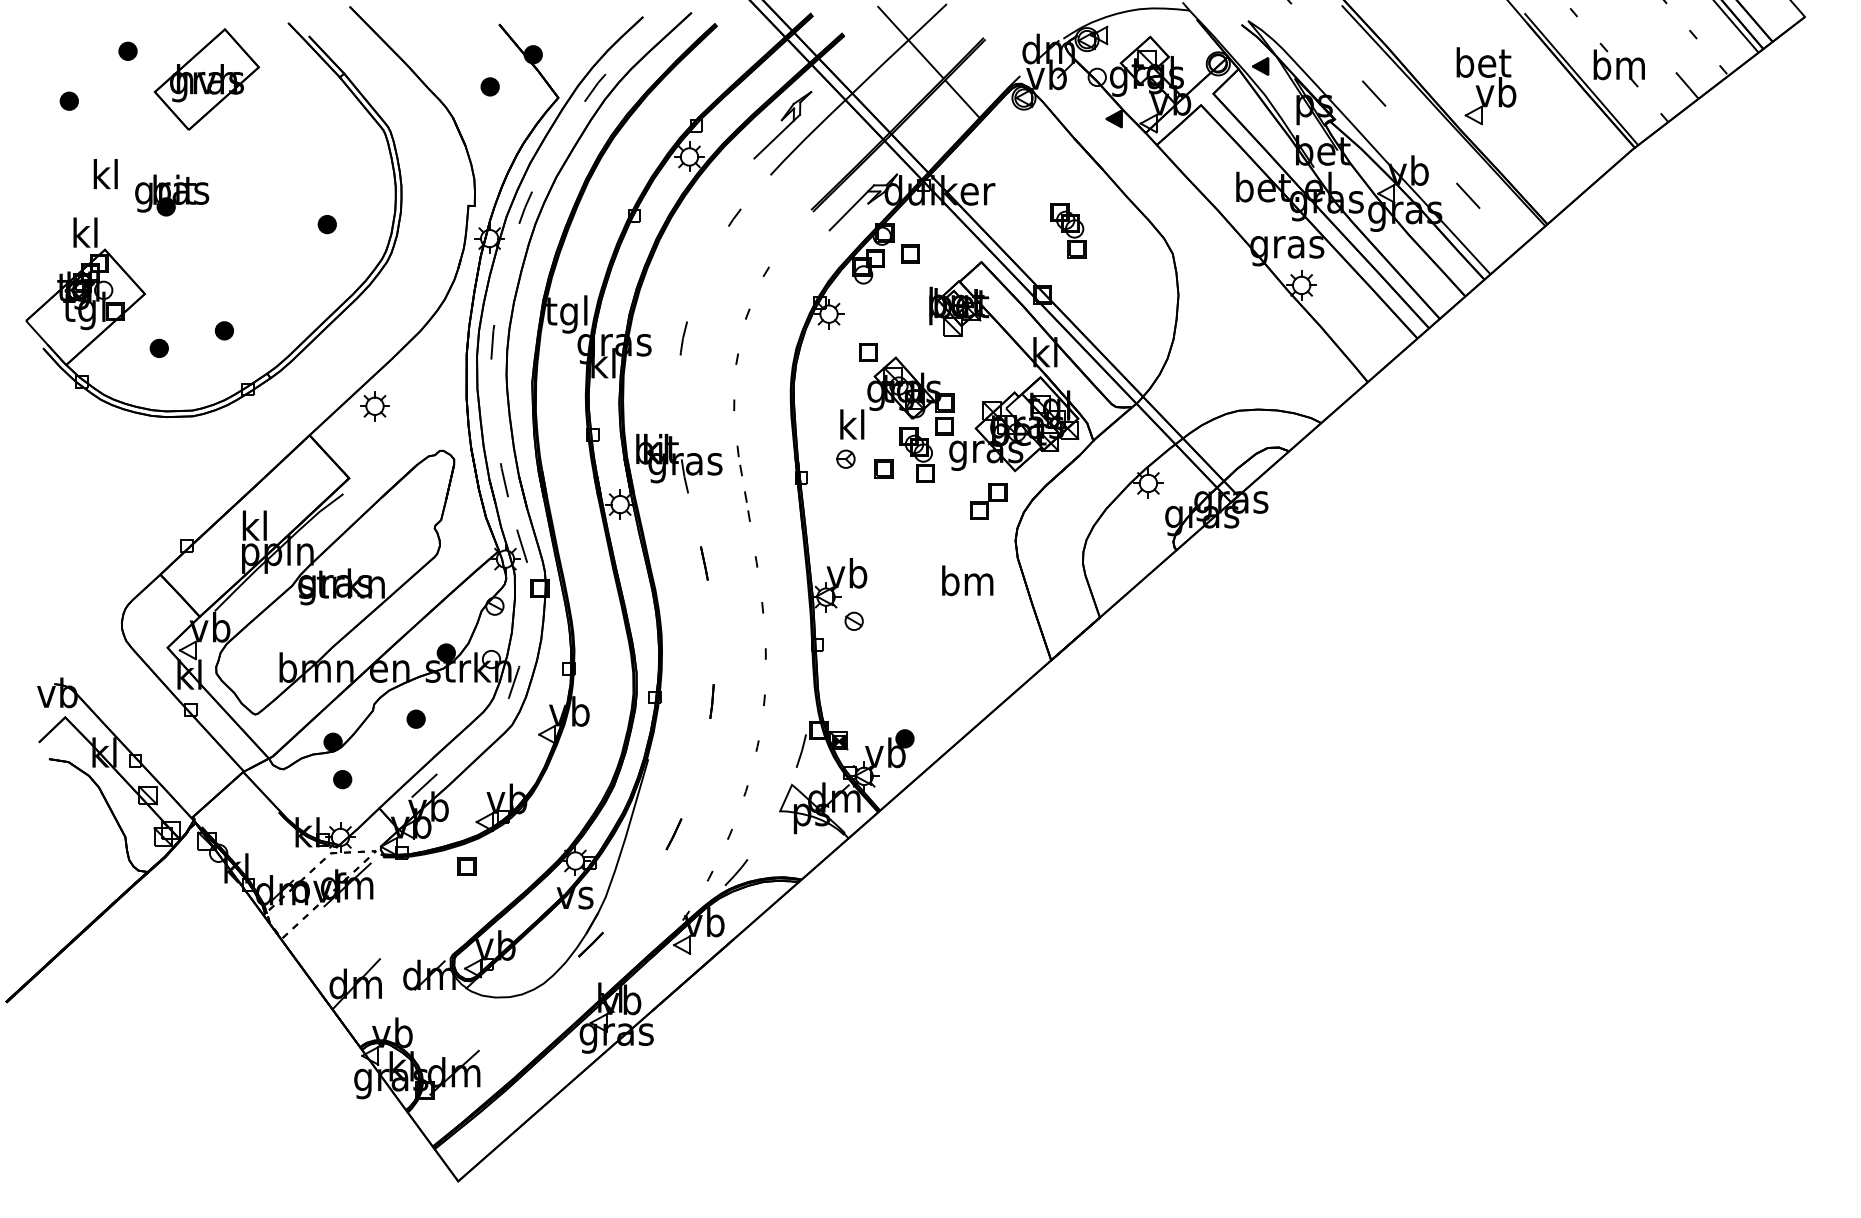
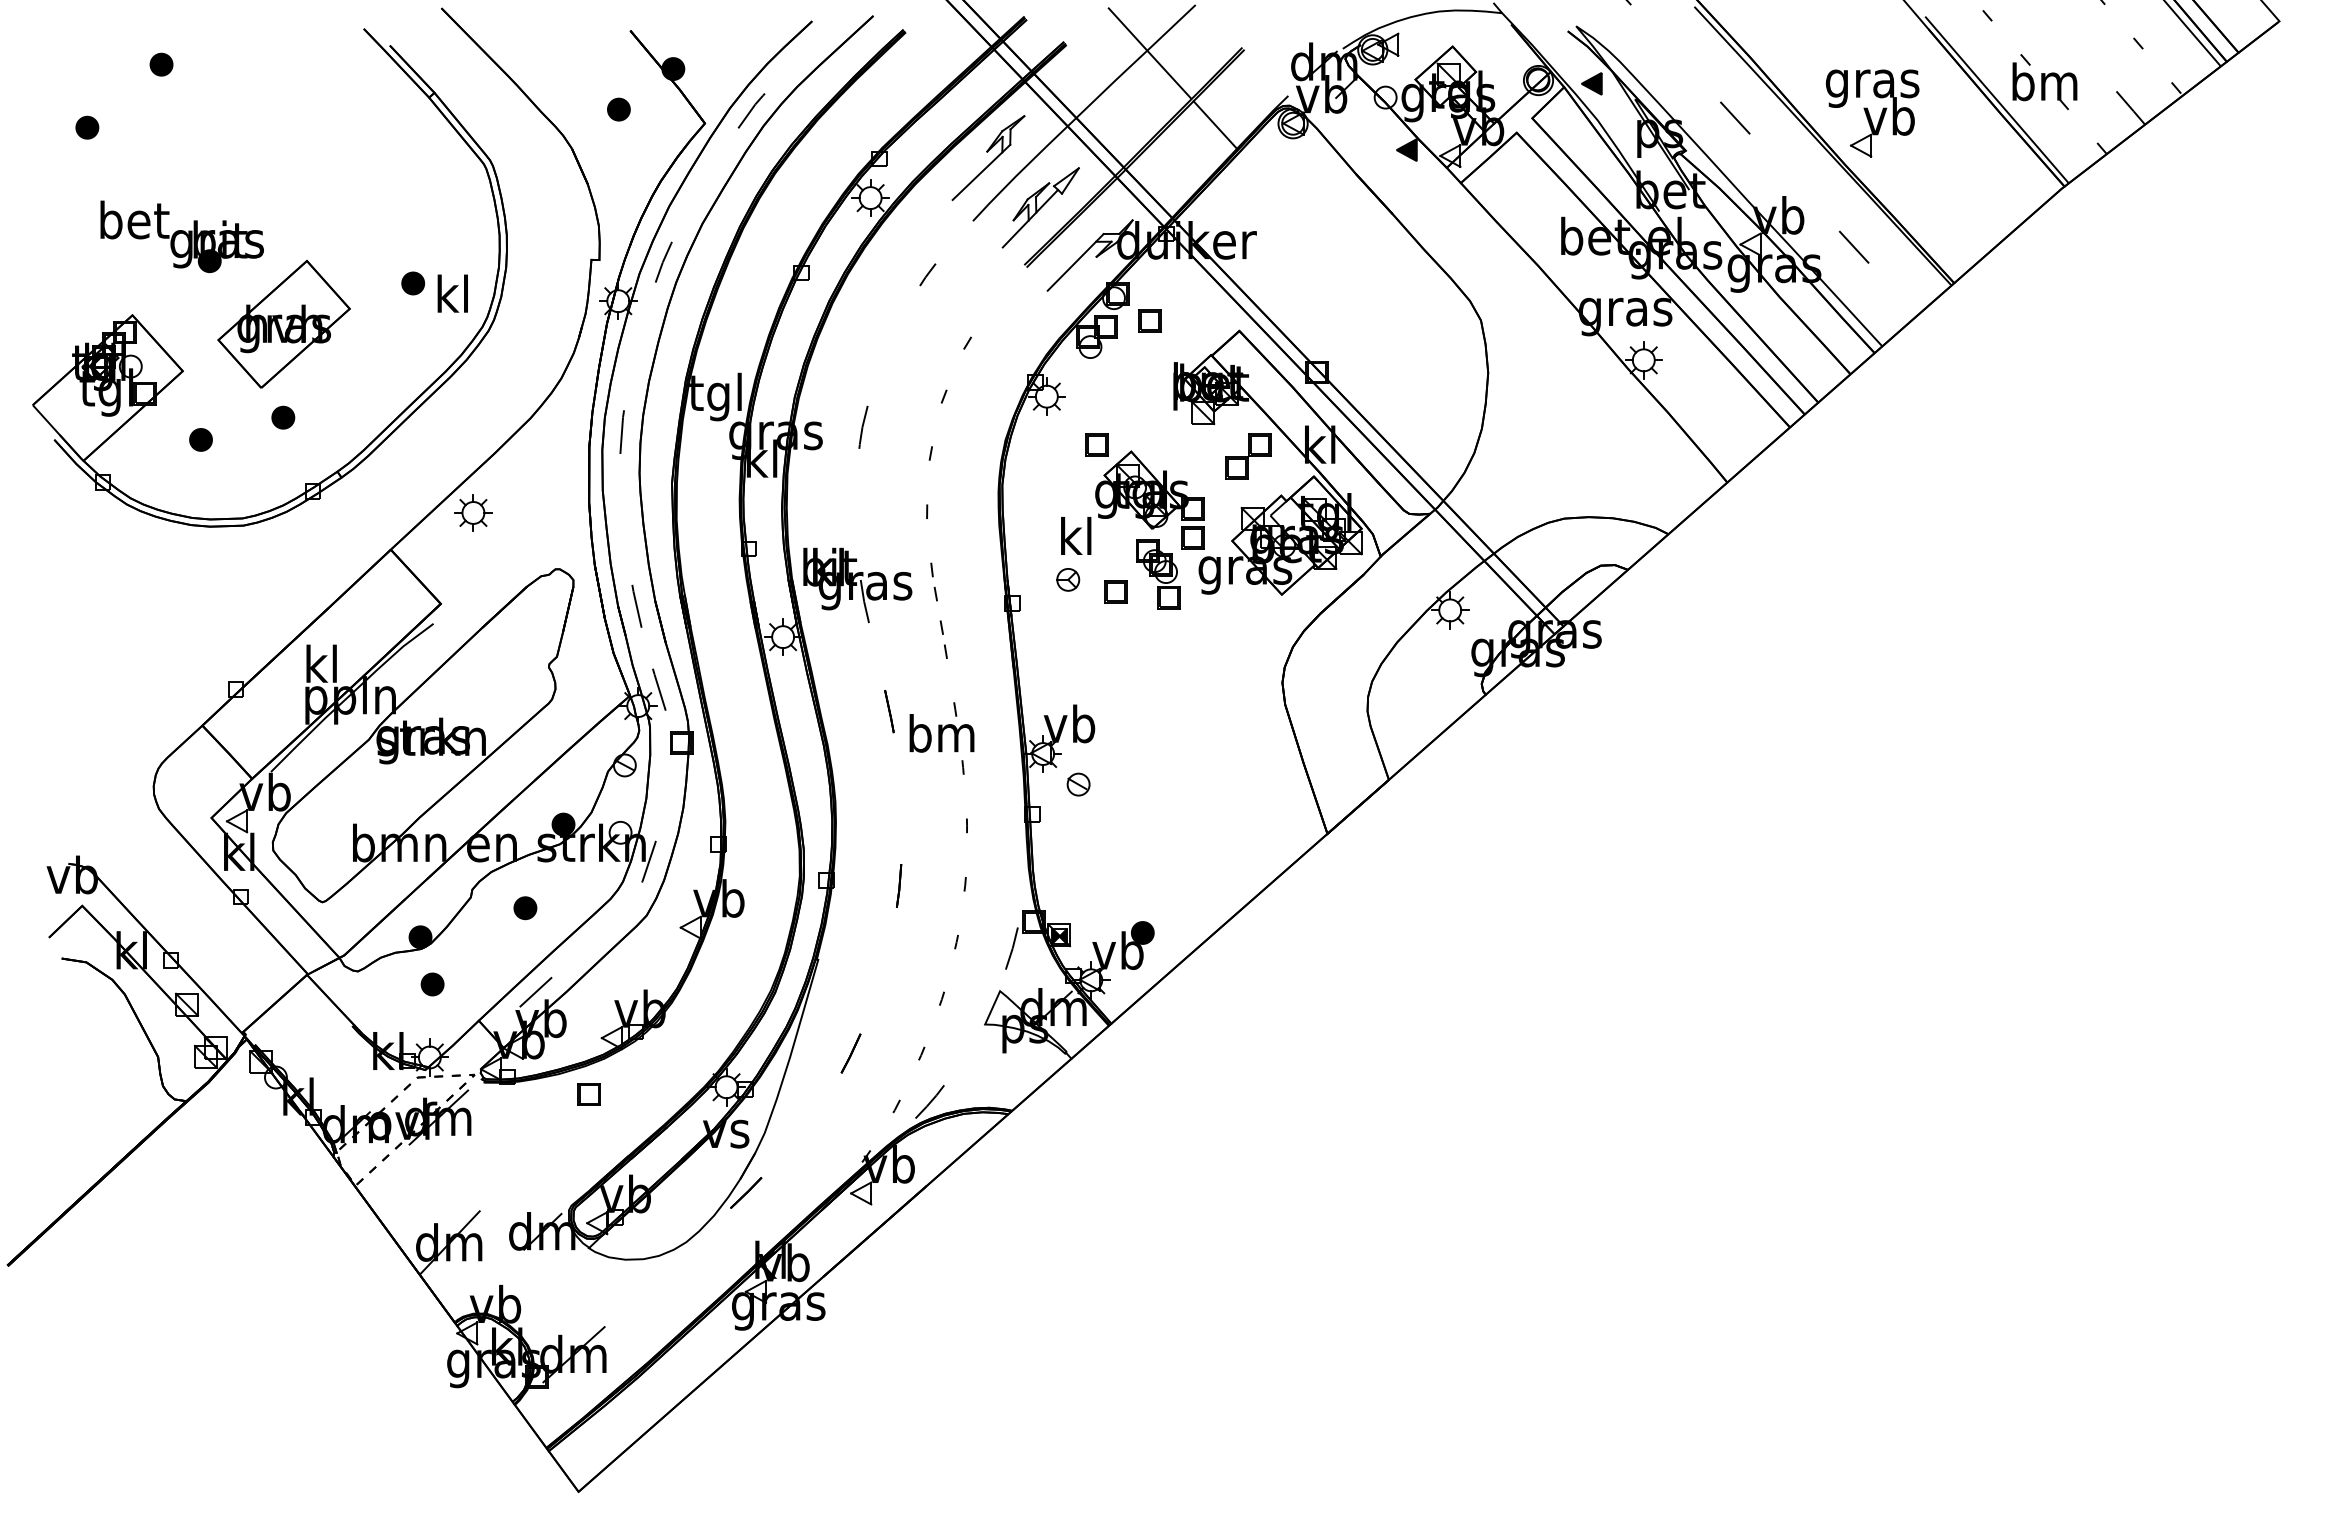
text: (1482, 66) -> (1872, 83), bet -> gras
part: (206, 78) -> (283, 323), moved
part: (824, 164) -> (1040, 207), added
text: (106, 173) -> (134, 219), kl -> bet
part: (1068, 230) -> (1349, 291), removed
text: (85, 232) -> (452, 293), moved
part: (988, 501) -> (1248, 456), moved
text: (967, 580) -> (941, 733), moved

